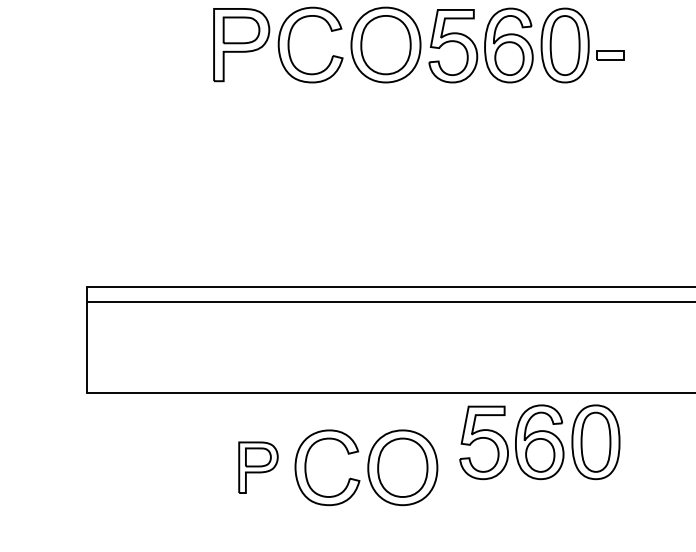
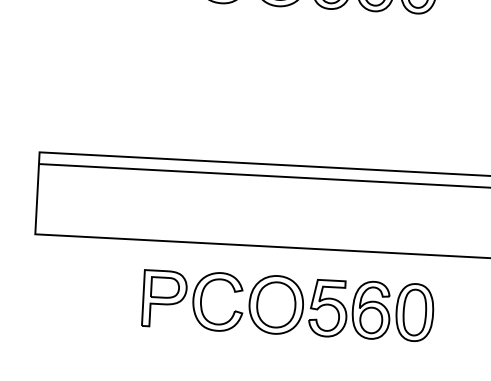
part: (539, 442) -> (371, 310), moved
part: (258, 467) -> (164, 298), size x1.43

